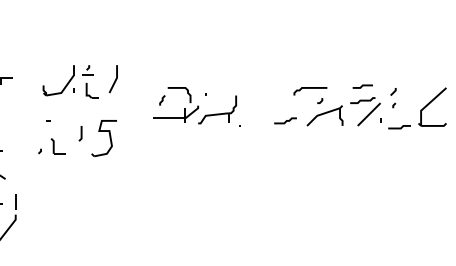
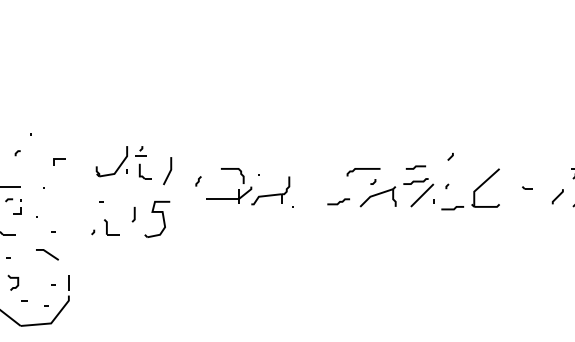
line: (114, 80) -> (168, 172), moved
line: (393, 91) -> (450, 156), moved
line: (162, 100) -> (198, 181), moved

